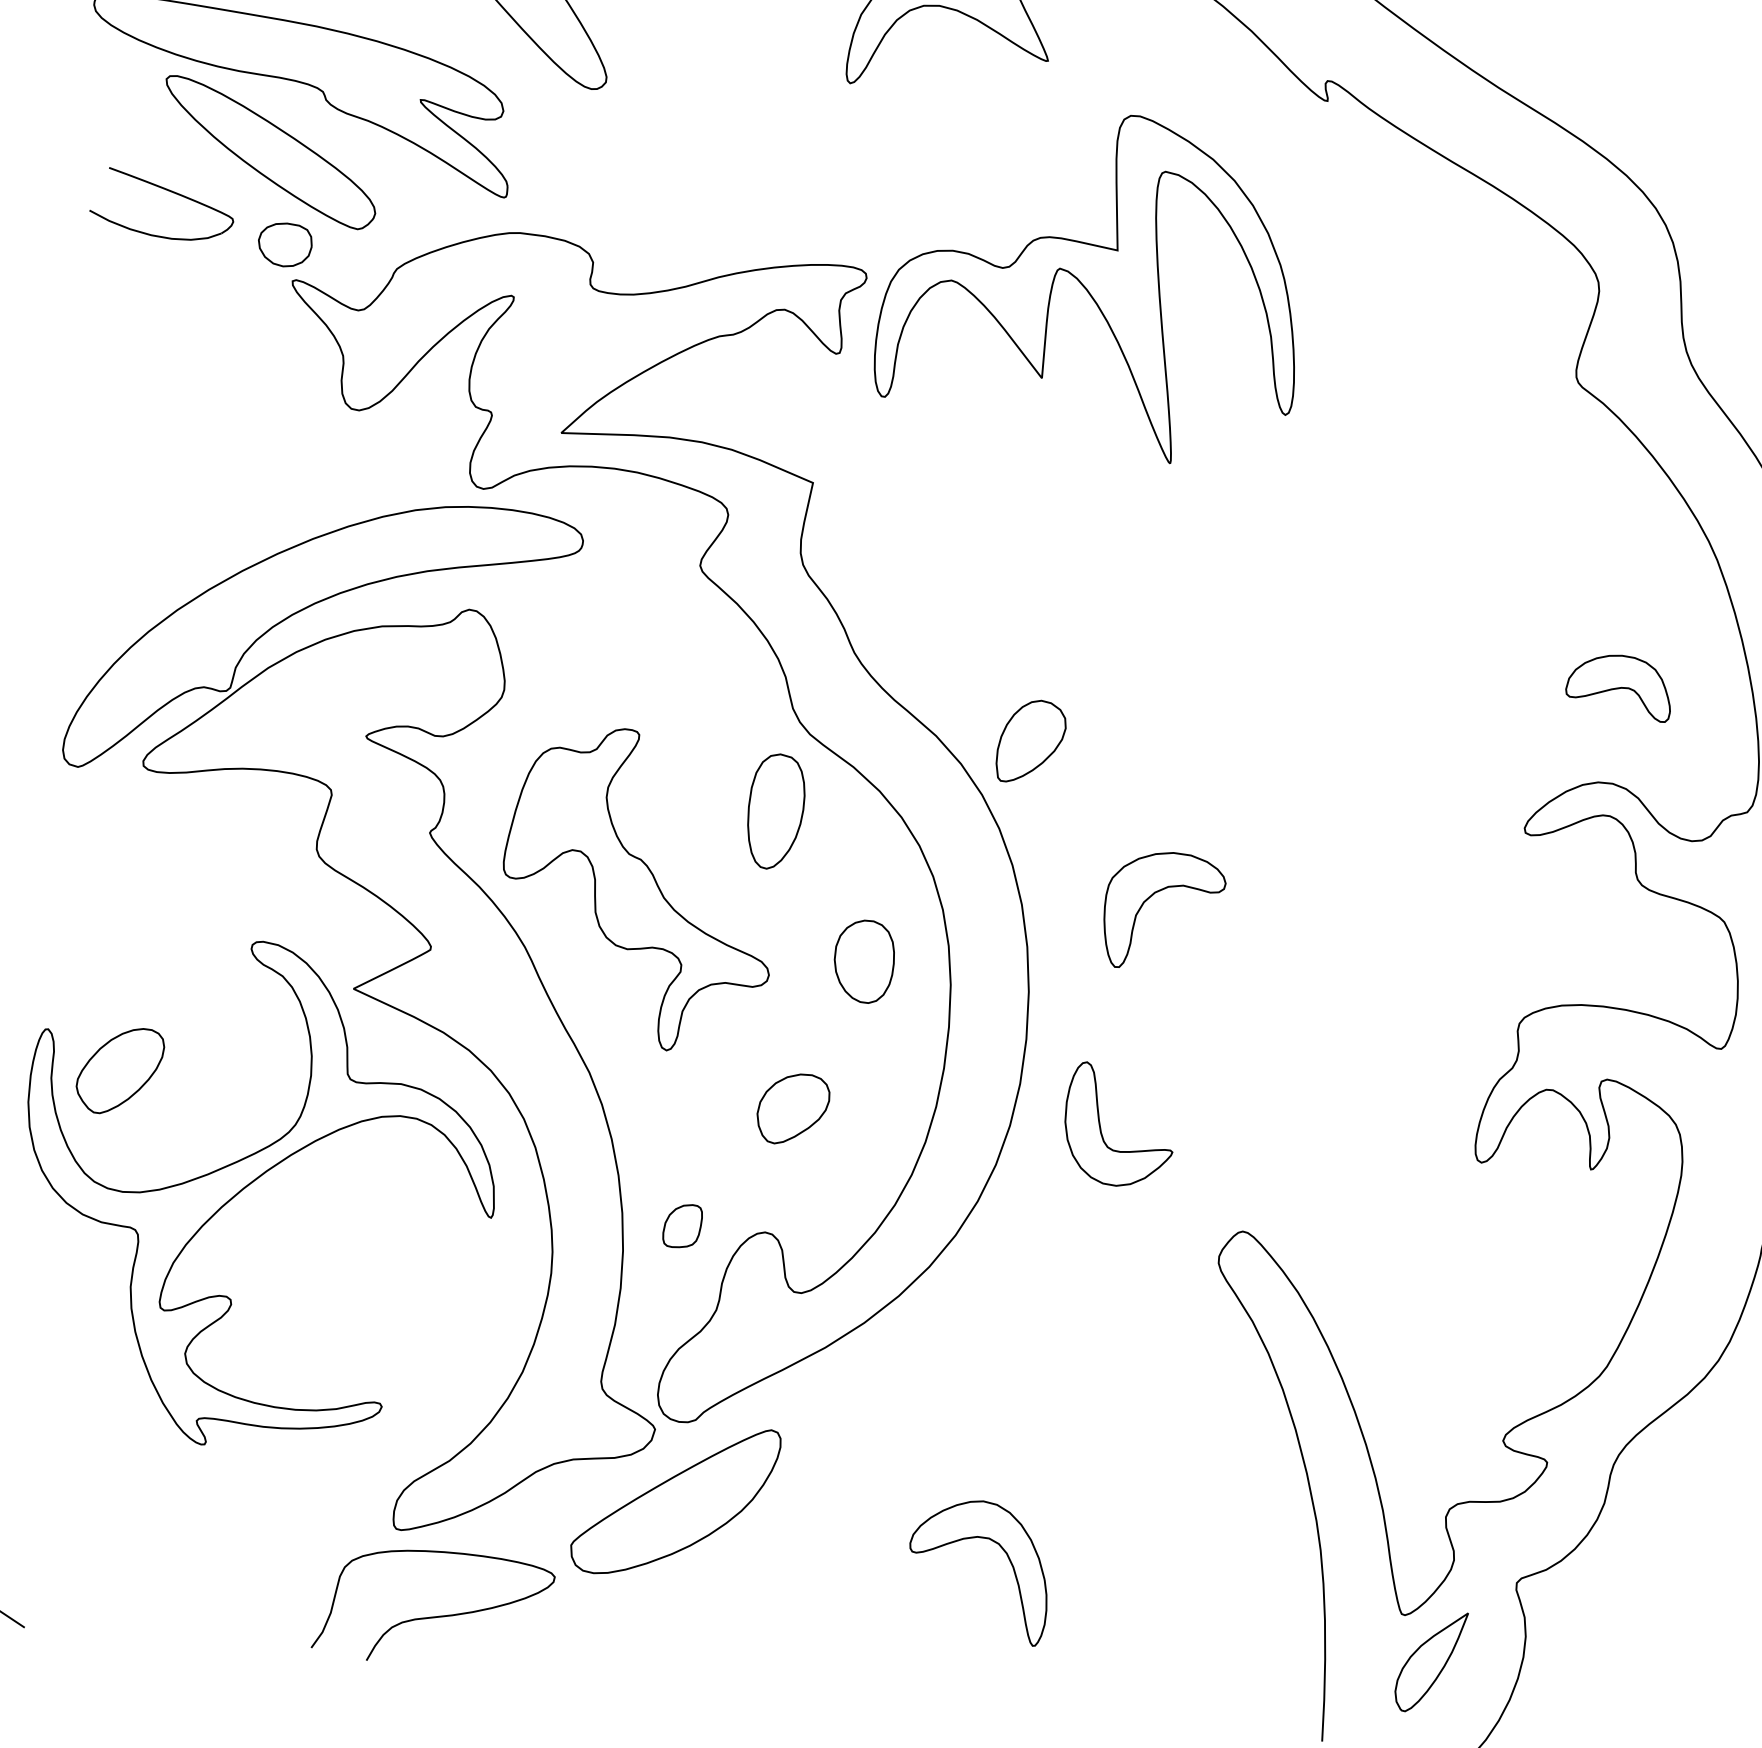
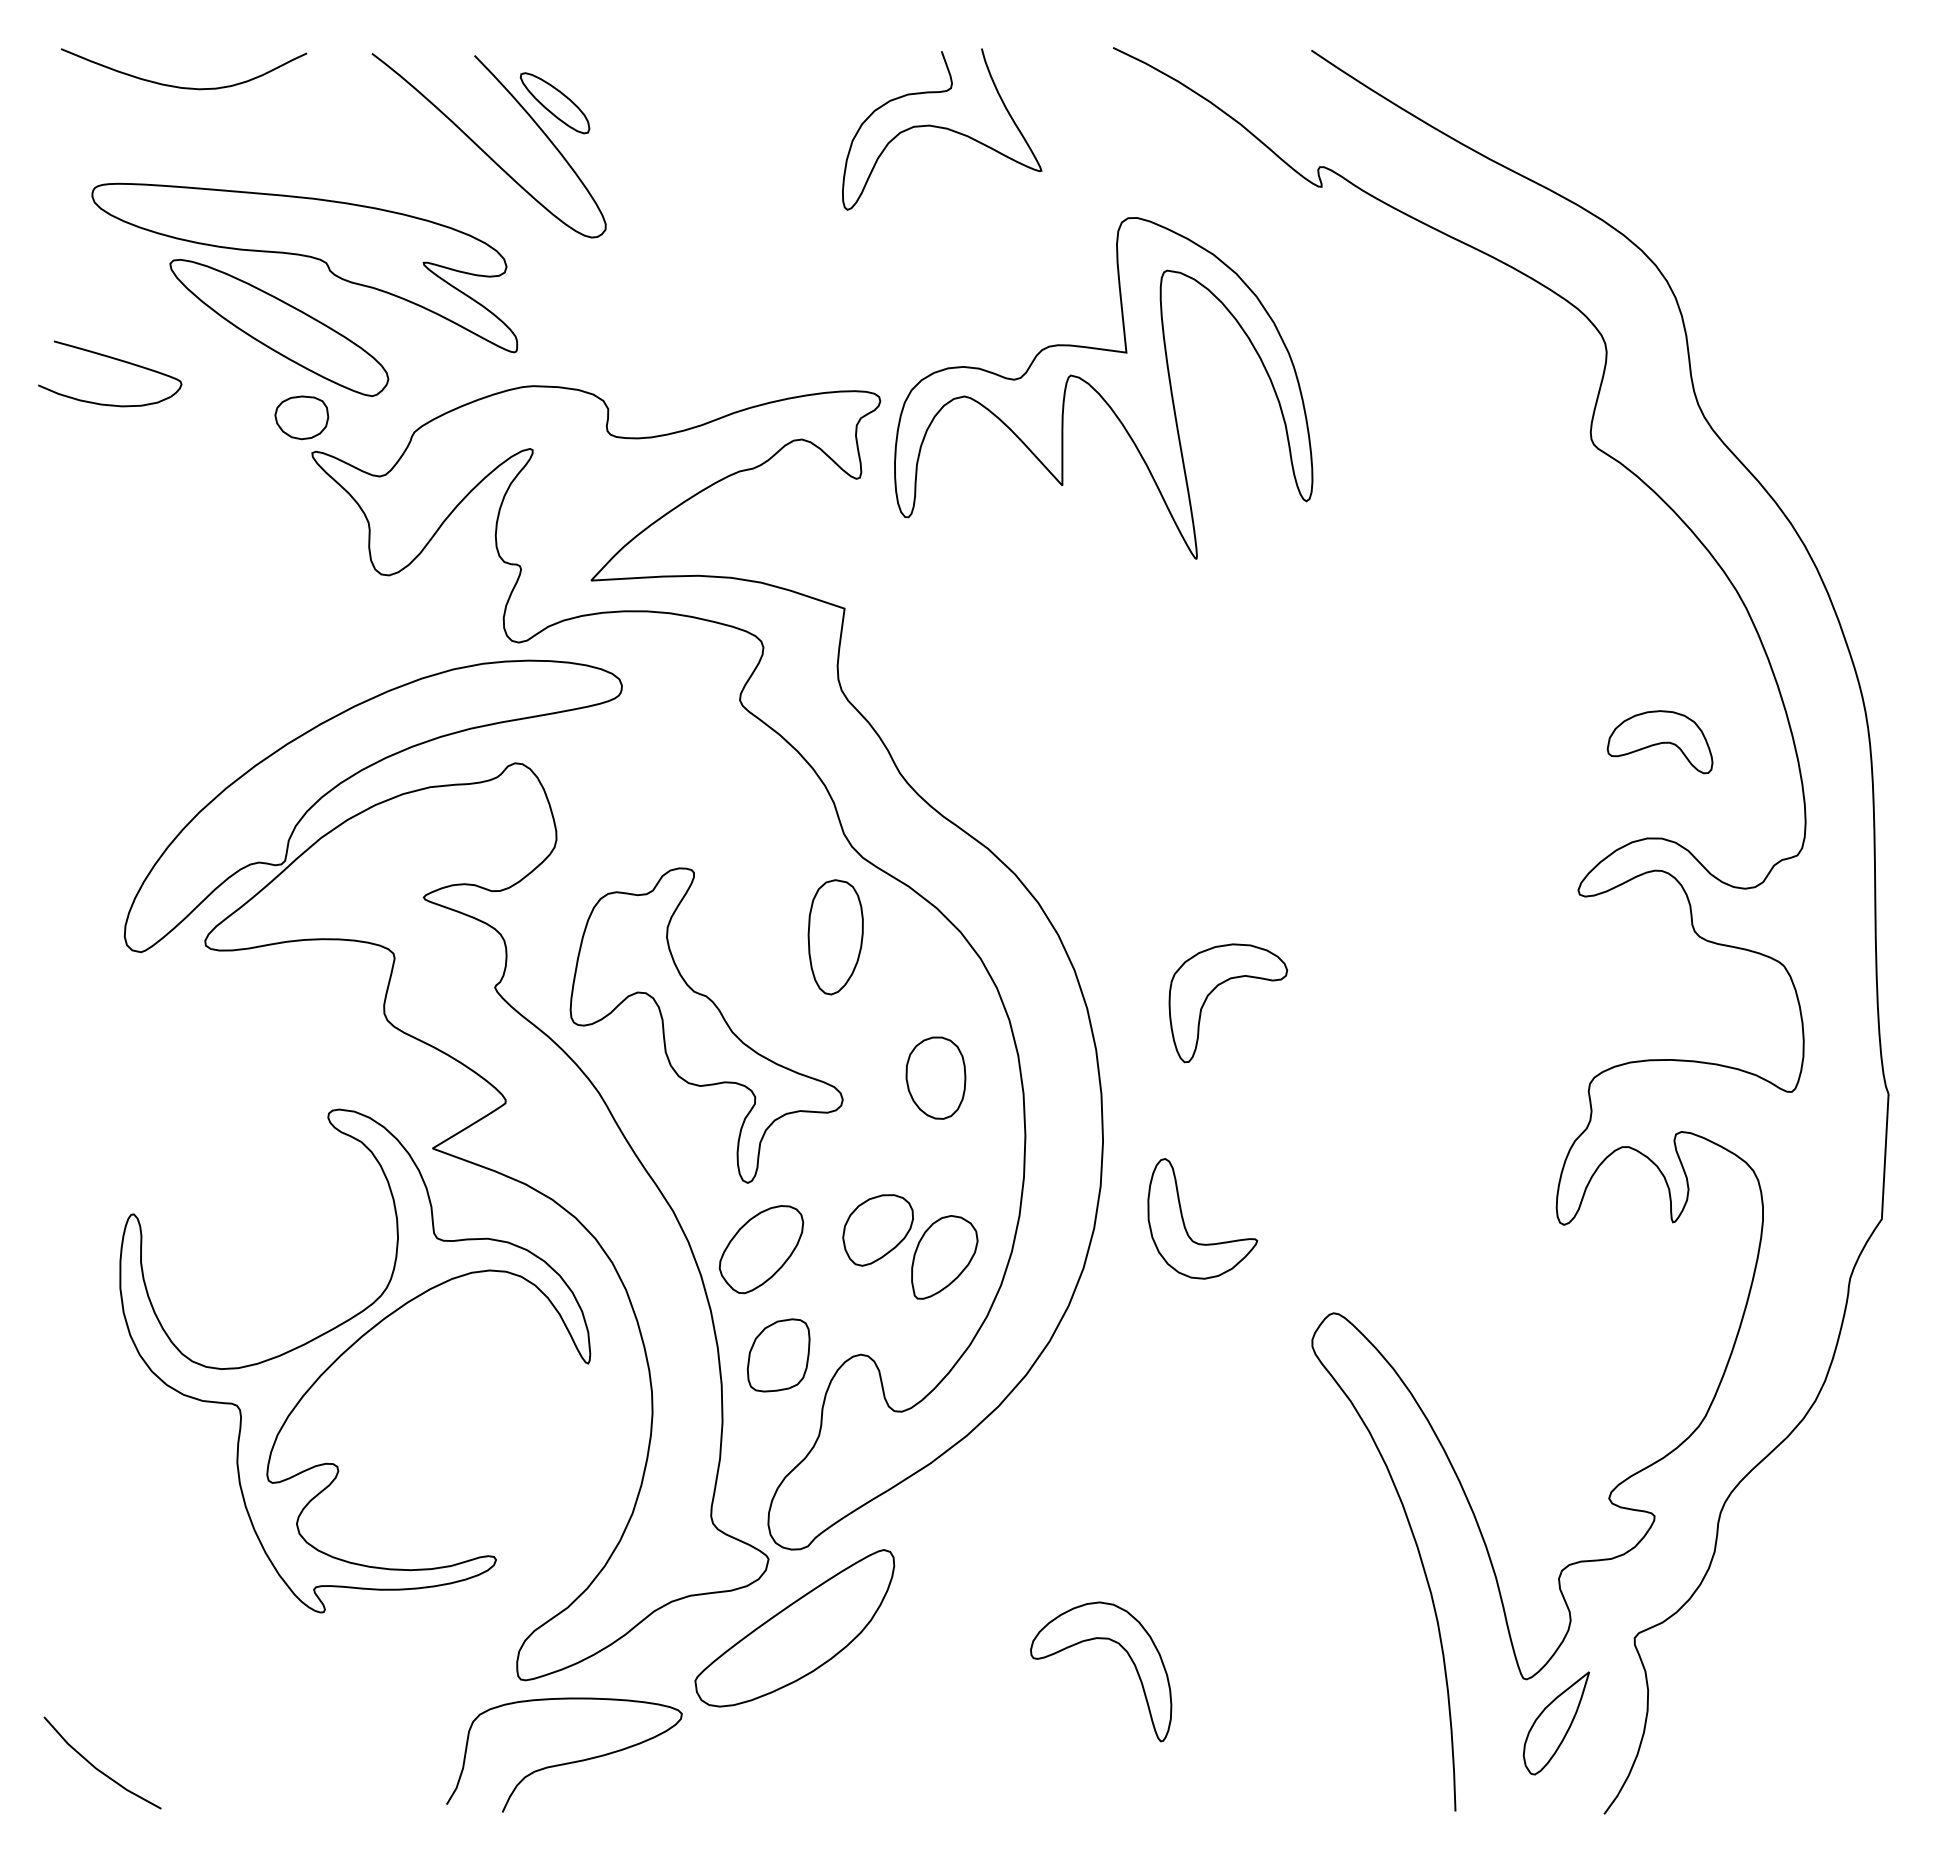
part: (167, 191) -> (113, 359), moved
part: (1031, 741) -> (944, 1257), moved
part: (120, 1070) -> (761, 1249), moved
part: (682, 1226) -> (778, 1355), size x1.67

